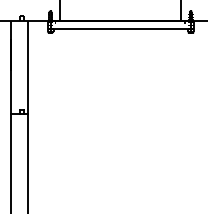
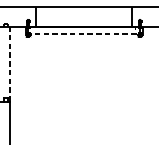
line: (121, 29) -> (84, 34), solid -> dashed
line: (27, 67) -> (10, 64), solid -> dashed

